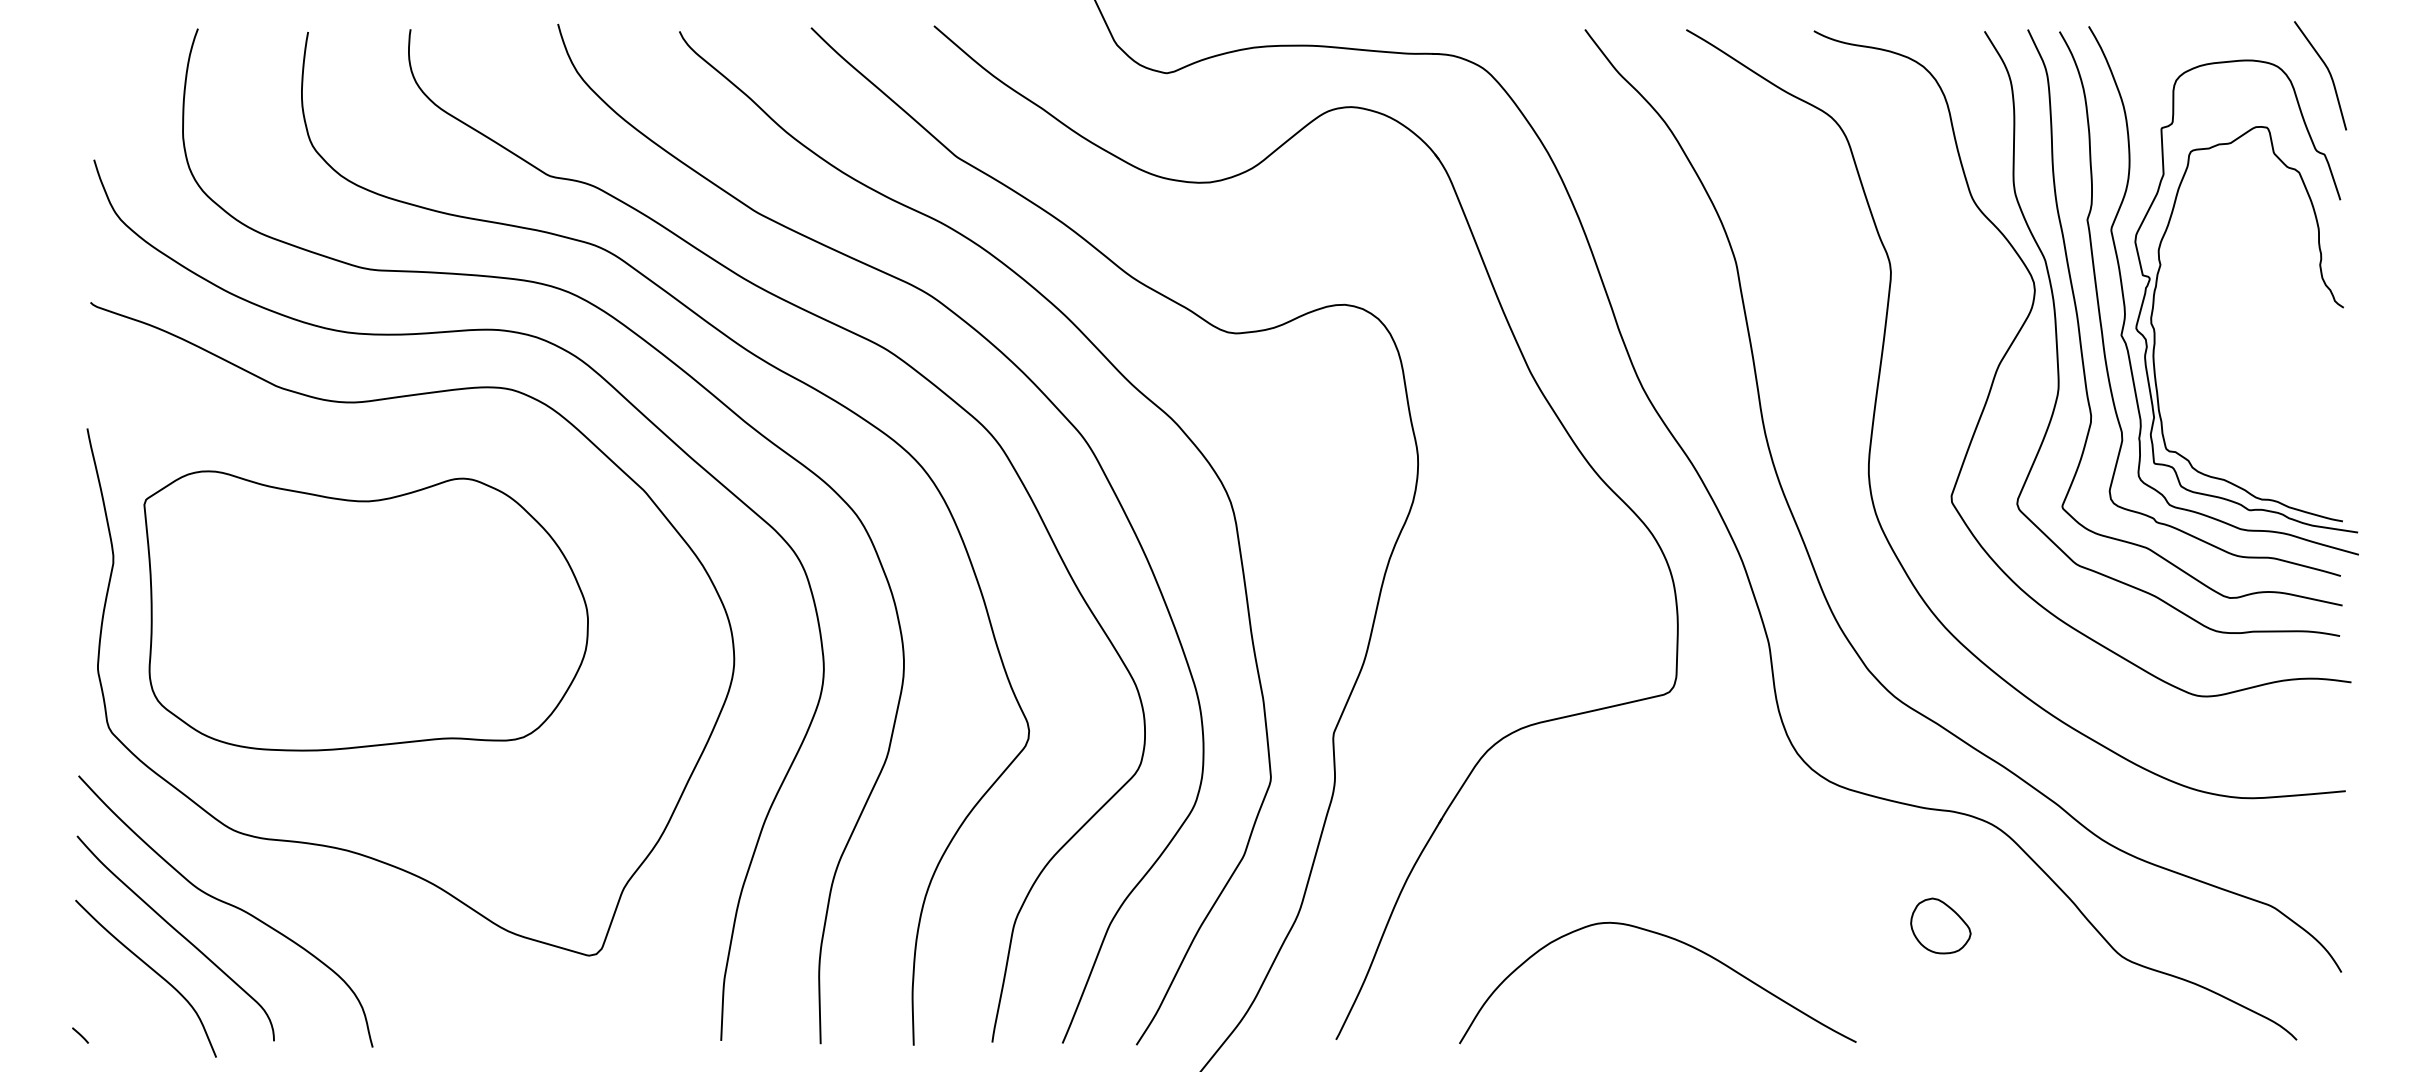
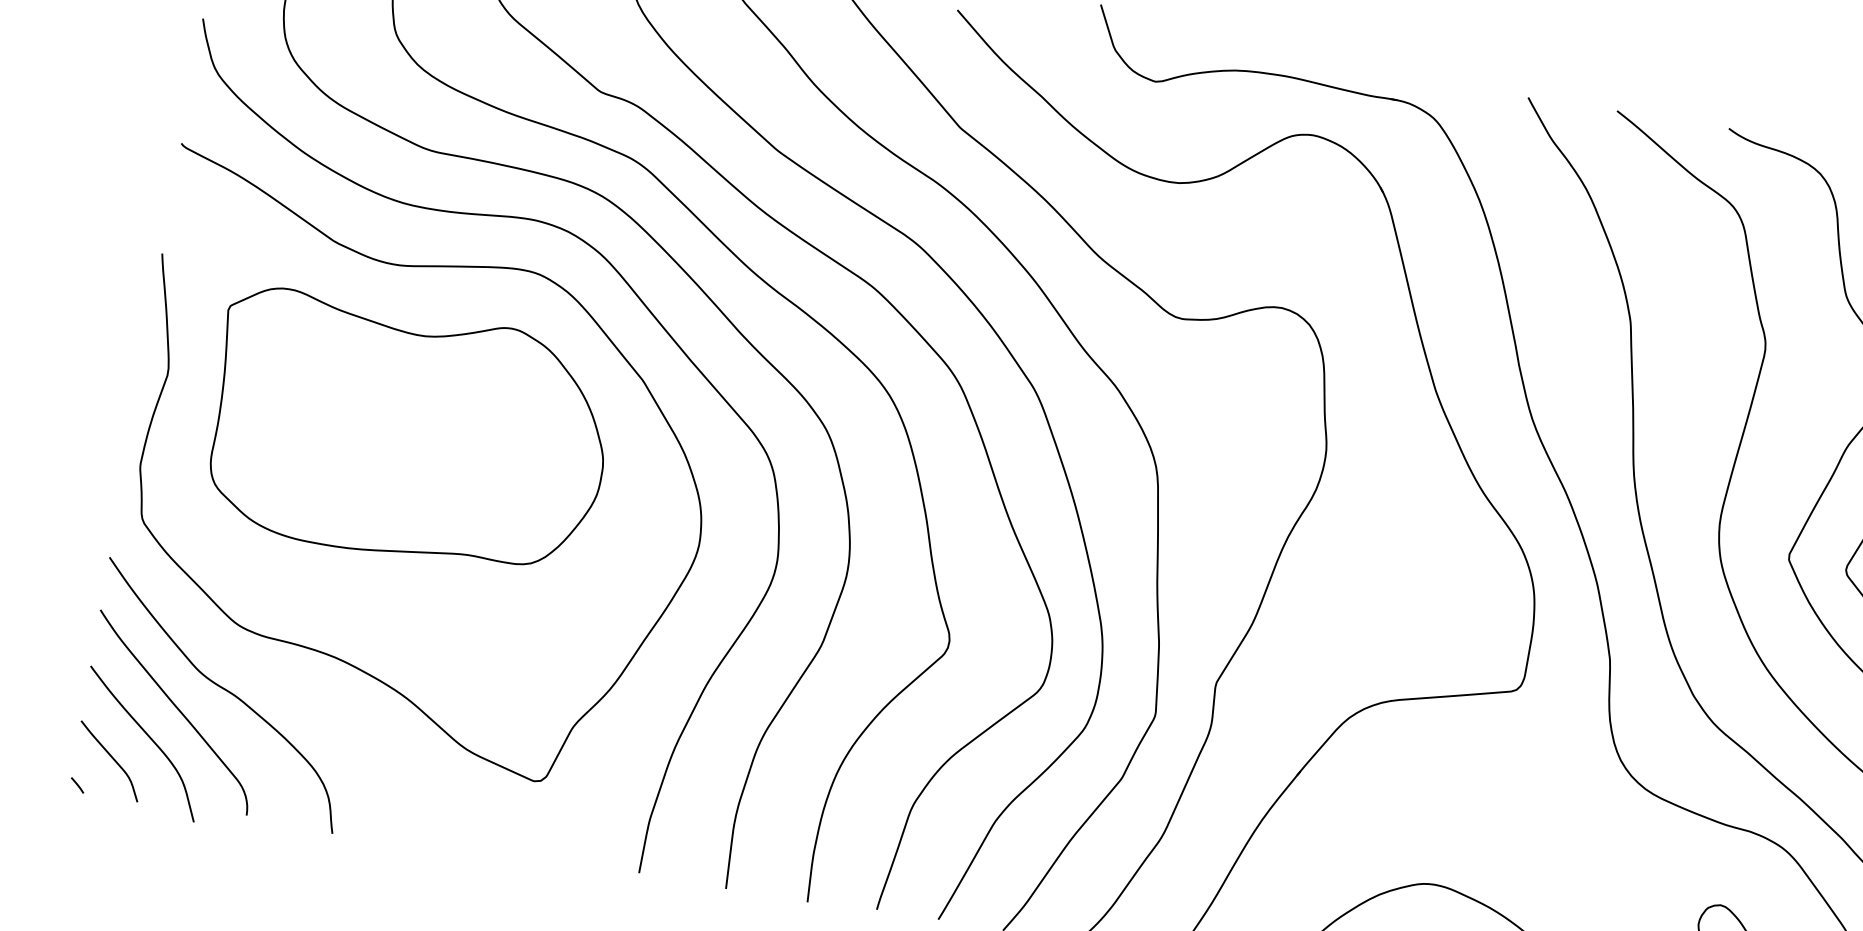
part: (365, 610) -> (408, 431), moved
curve: (114, 999) -> (112, 758), added

